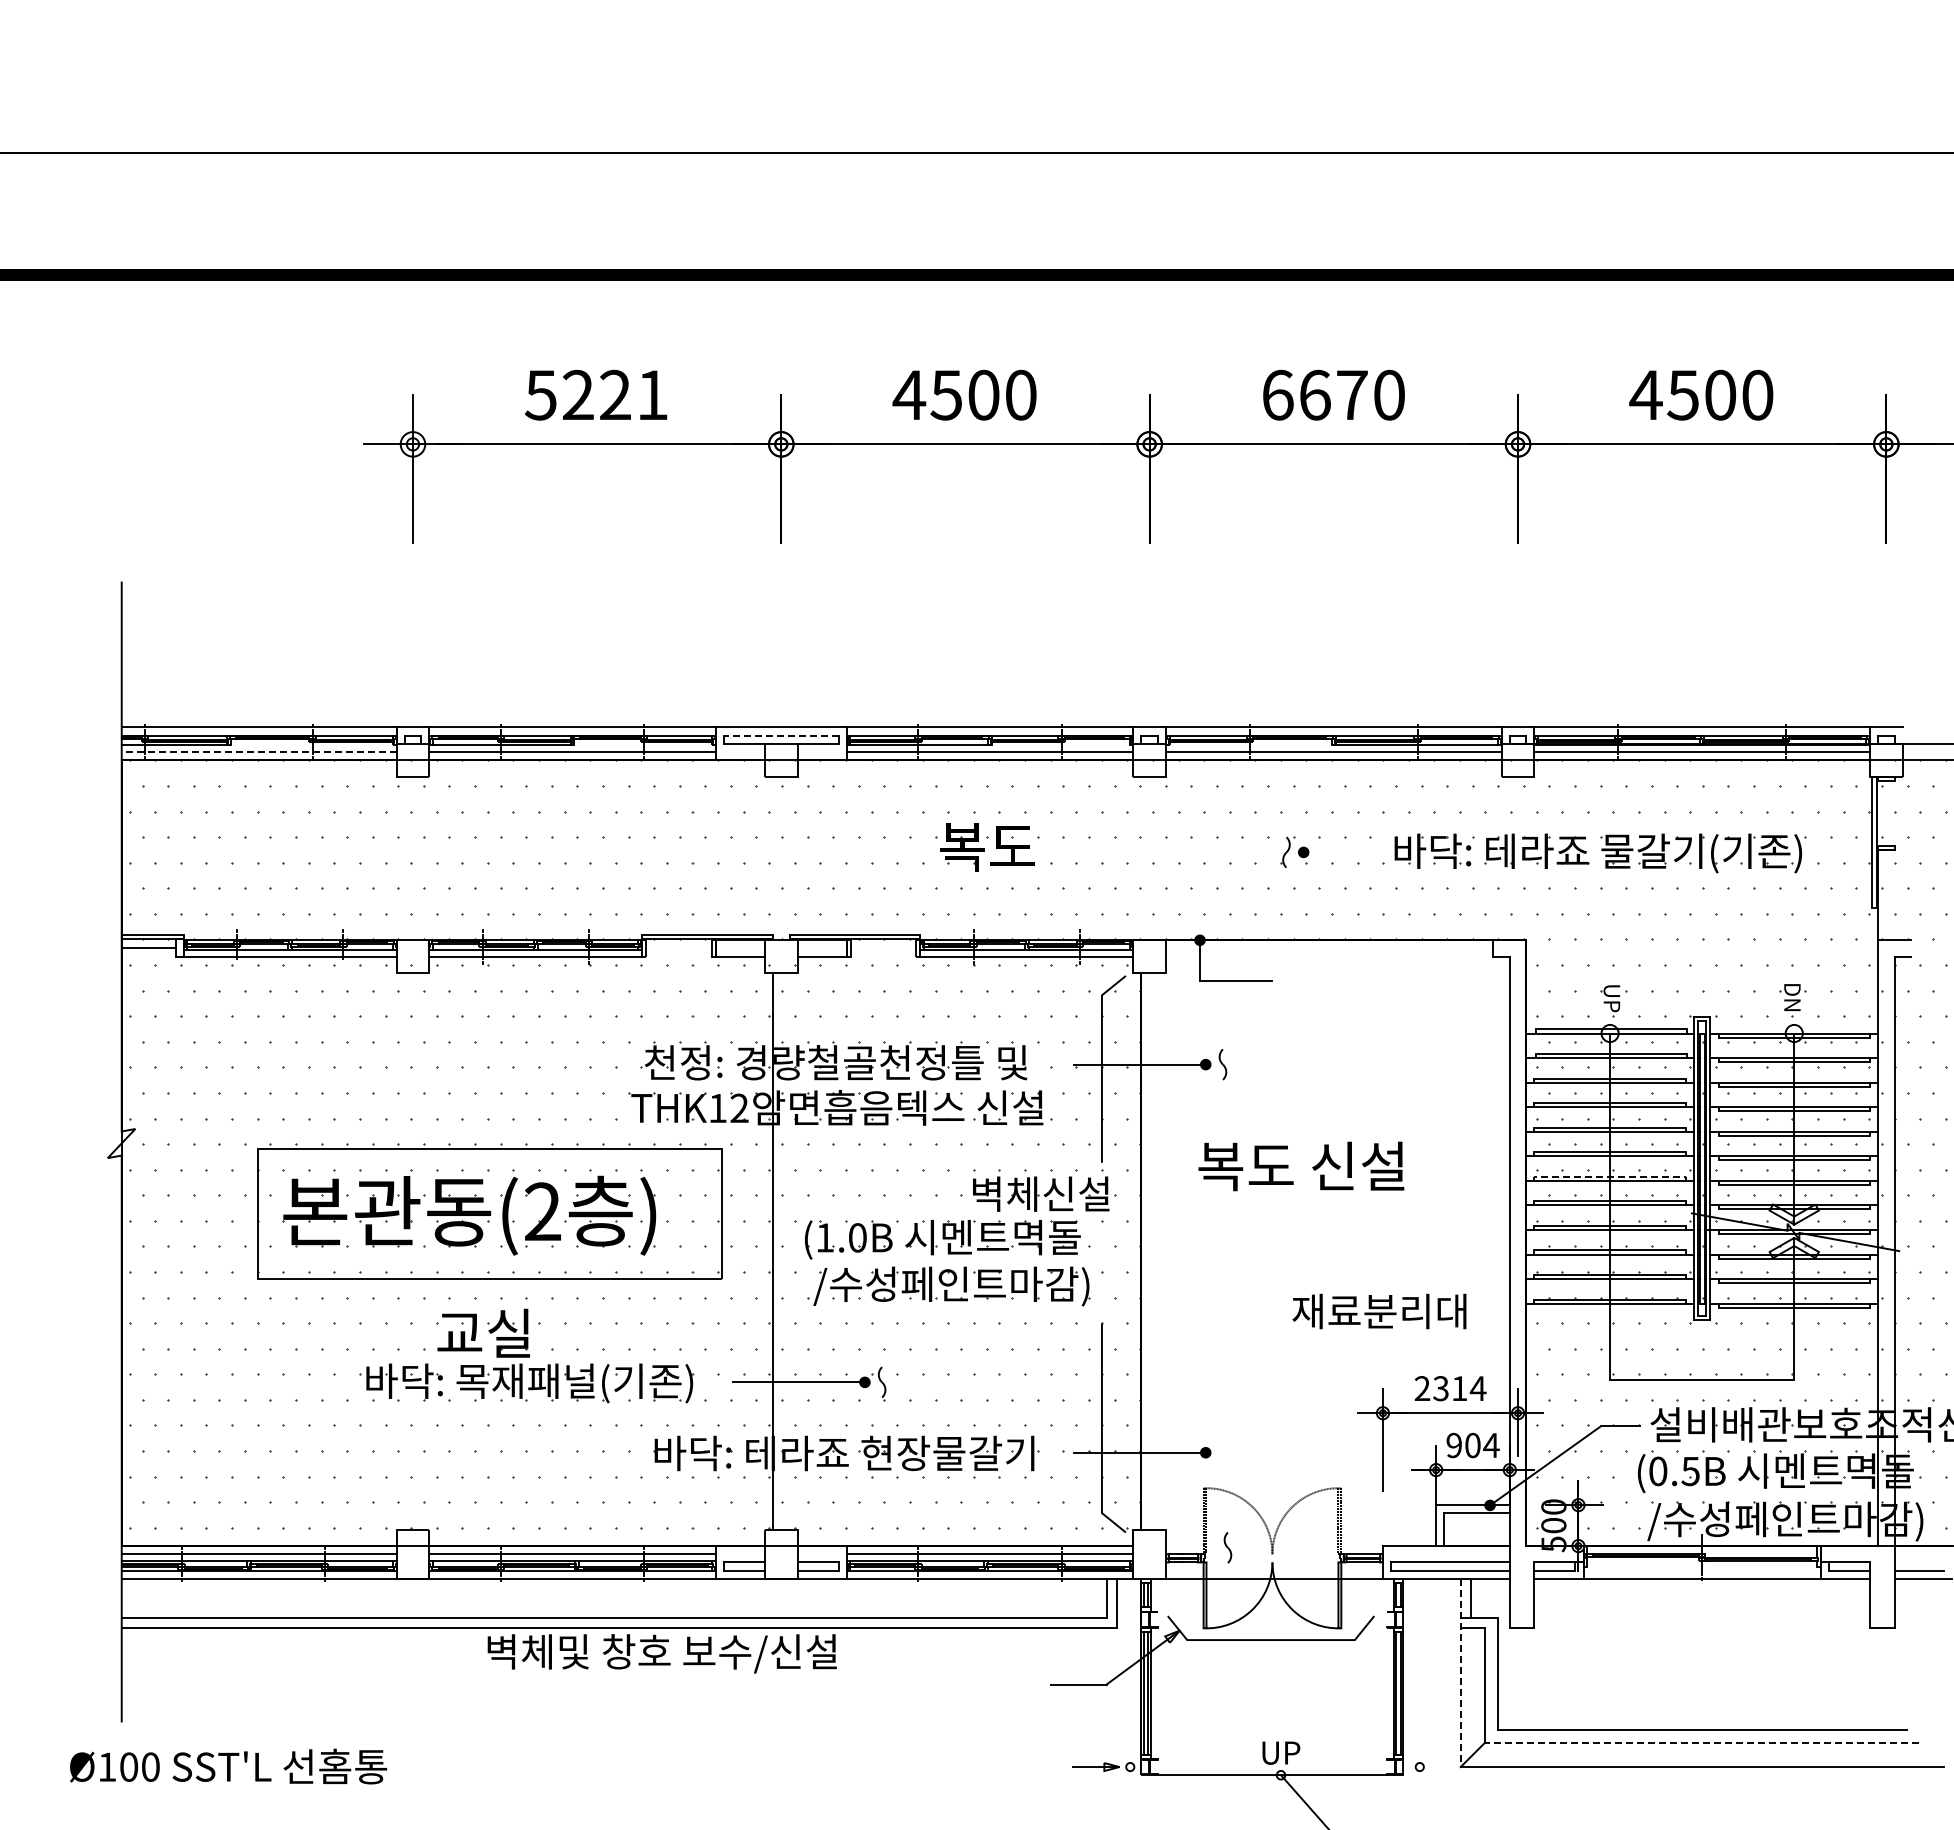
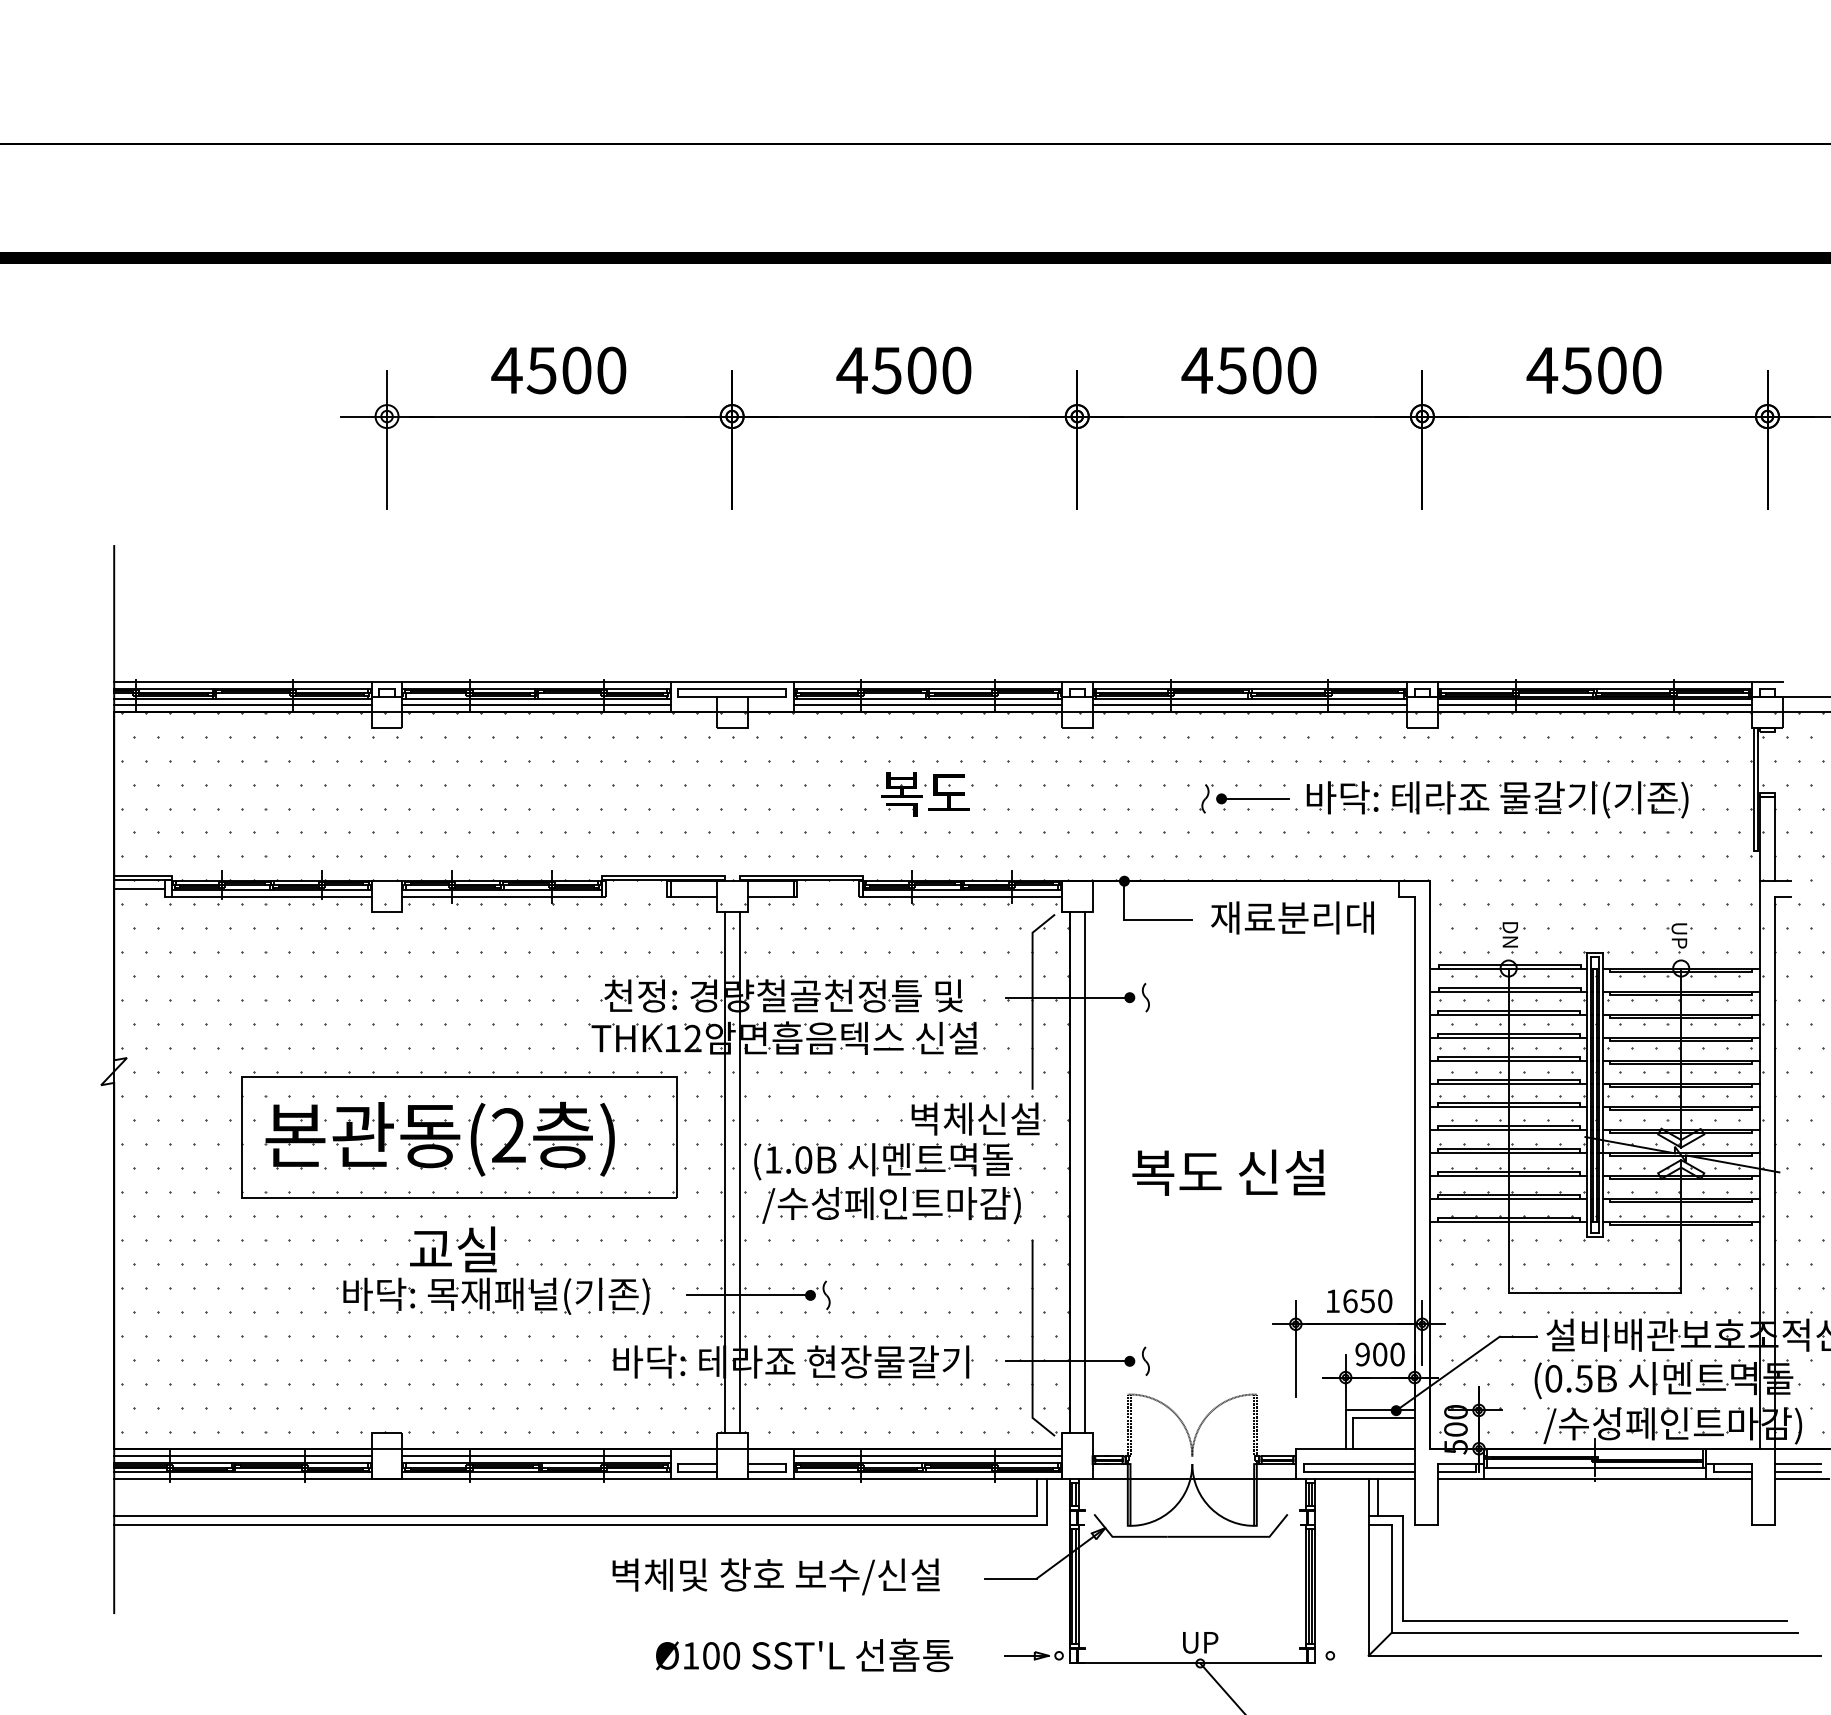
text: (596, 394) -> (559, 369), 5221 -> 4500
text: (1313, 394) -> (1230, 369), 6670 -> 4500
line: (780, 735) -> (731, 689), dashed -> solid
line: (311, 745) -> (291, 698), added
line: (643, 745) -> (603, 698), added
line: (1060, 745) -> (993, 698), added
line: (1250, 745) -> (1171, 698), added
line: (258, 752) -> (242, 705), dashed -> solid
line: (1339, 852) -> (1255, 798), added
line: (1894, 895) -> (1775, 839), added
text: (1611, 998) -> (1509, 935), UP -> DN
text: (1792, 998) -> (1679, 935), DN -> UP
text: (1301, 1166) -> (1228, 1172), moved
line: (1610, 1176) -> (1509, 1102), dashed -> solid
line: (789, 1251) -> (739, 1172), added
line: (1157, 1251) -> (1084, 1172), added
text: (1379, 1311) -> (1292, 917), moved
text: (1450, 1388) -> (1359, 1301), 2314 -> 1650
text: (1491, 1445) -> (1397, 1354), 904 -> 900
part: (1227, 1547) -> (1145, 1361), moved
line: (1918, 1562) -> (1797, 1464), added
line: (1702, 1566) -> (1595, 1467), added
text: (661, 1653) -> (775, 1576), moved
line: (1460, 1673) -> (1368, 1568), dashed -> solid
line: (1702, 1742) -> (1595, 1632), dashed -> solid
text: (228, 1766) -> (804, 1655), moved

